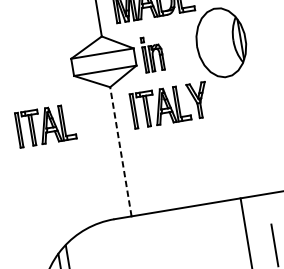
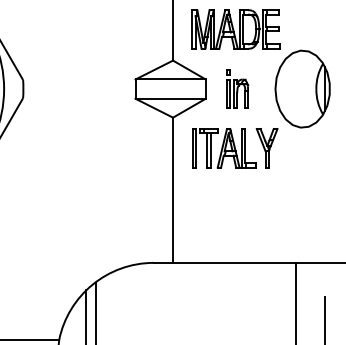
part: (152, 53) -> (237, 88), moved
part: (45, 126) -> (95, 148), removed
line: (121, 151) -> (173, 190), dashed -> solid

